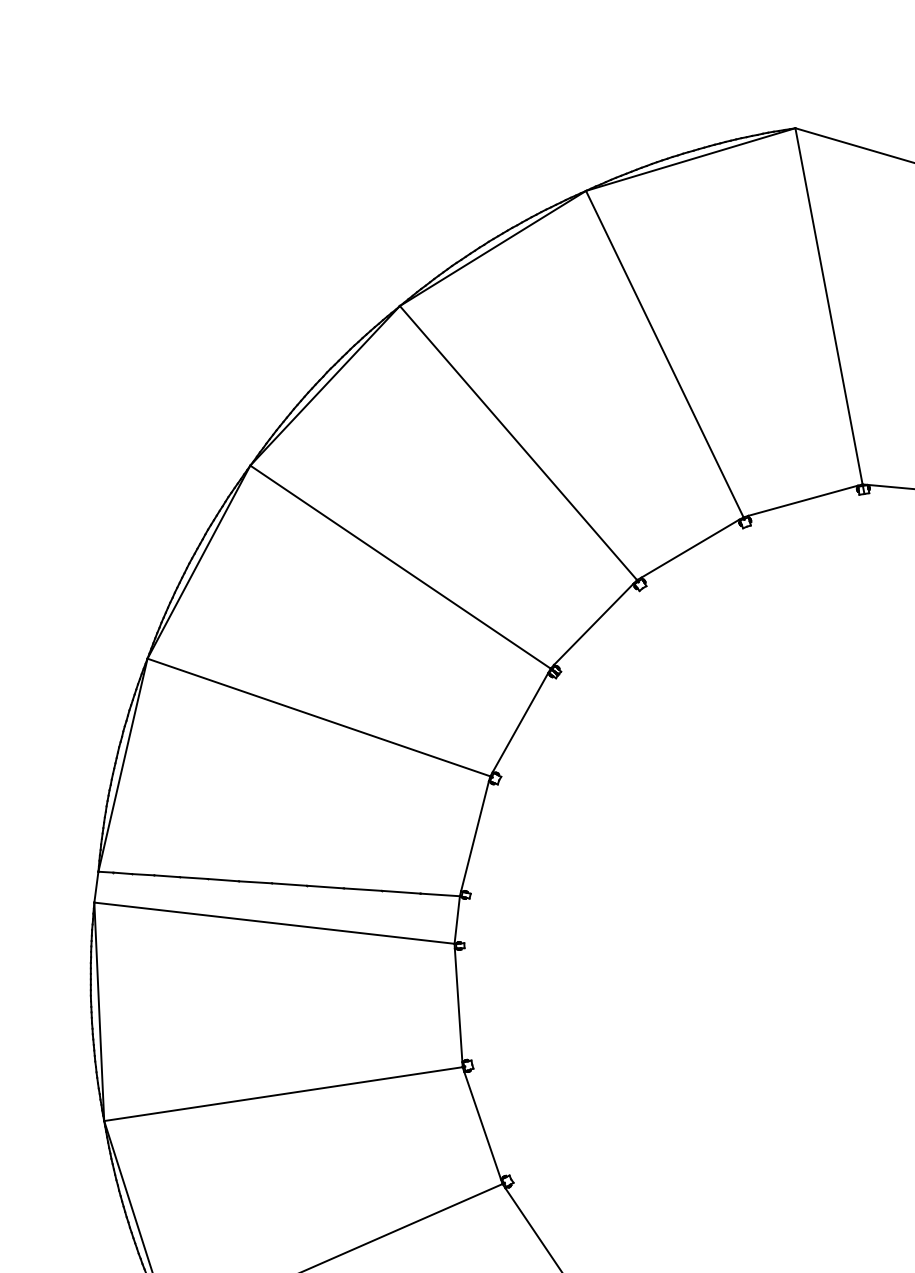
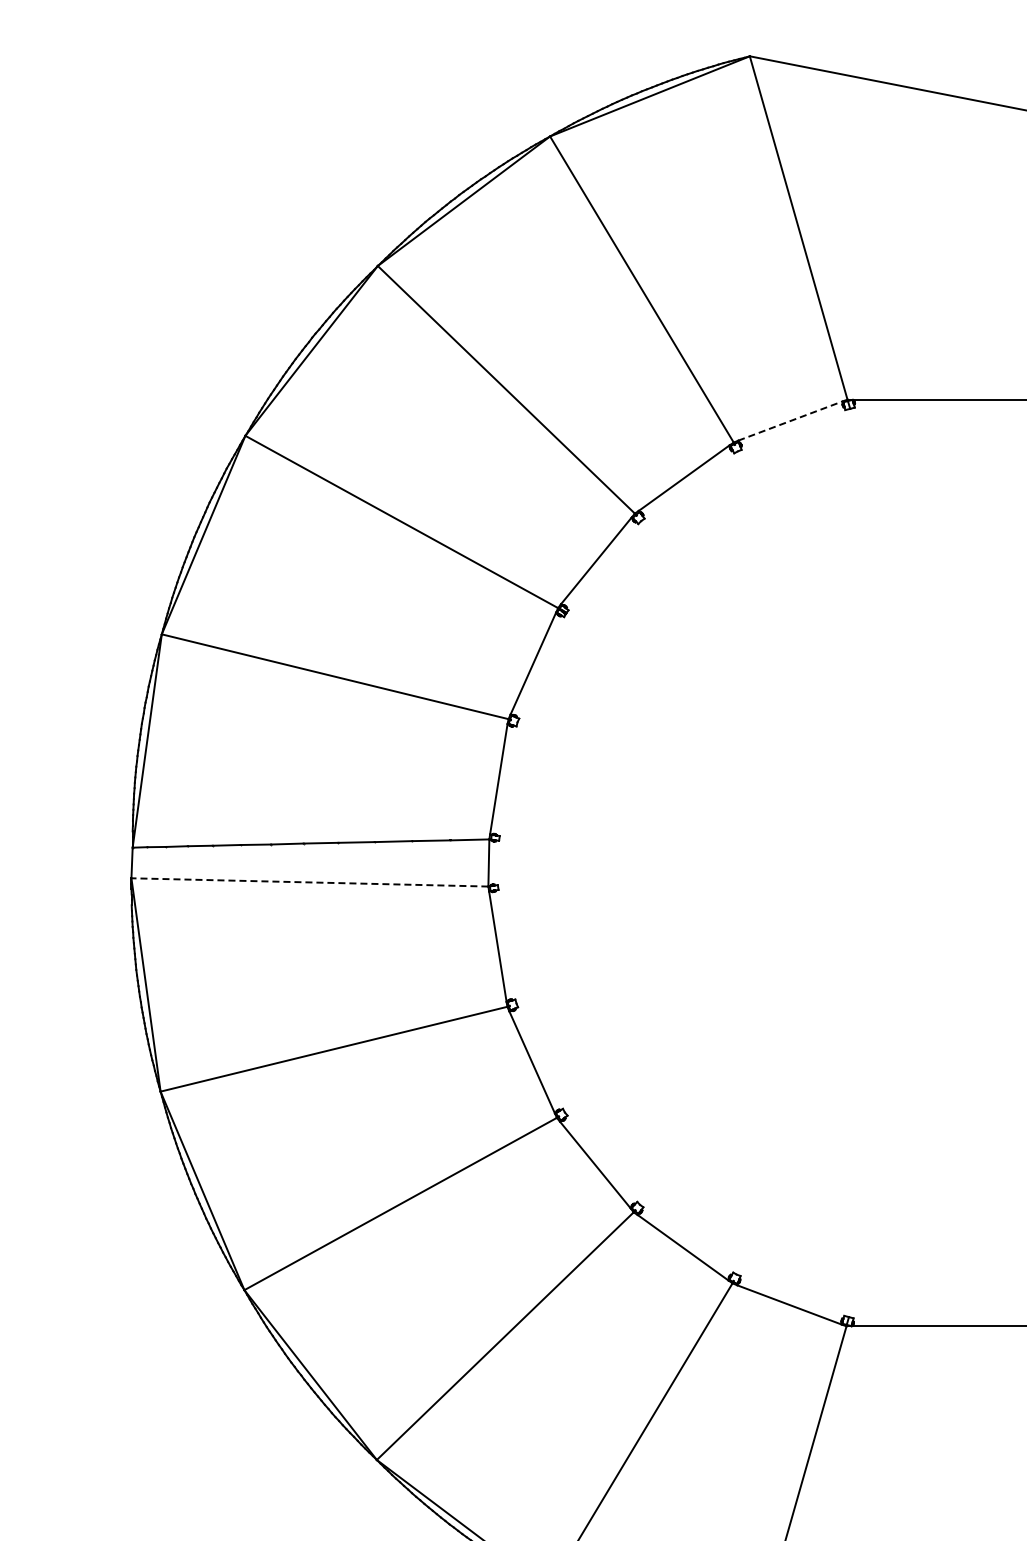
line: (802, 501) -> (790, 421), solid -> dashed
line: (274, 923) -> (309, 882), solid -> dashed

